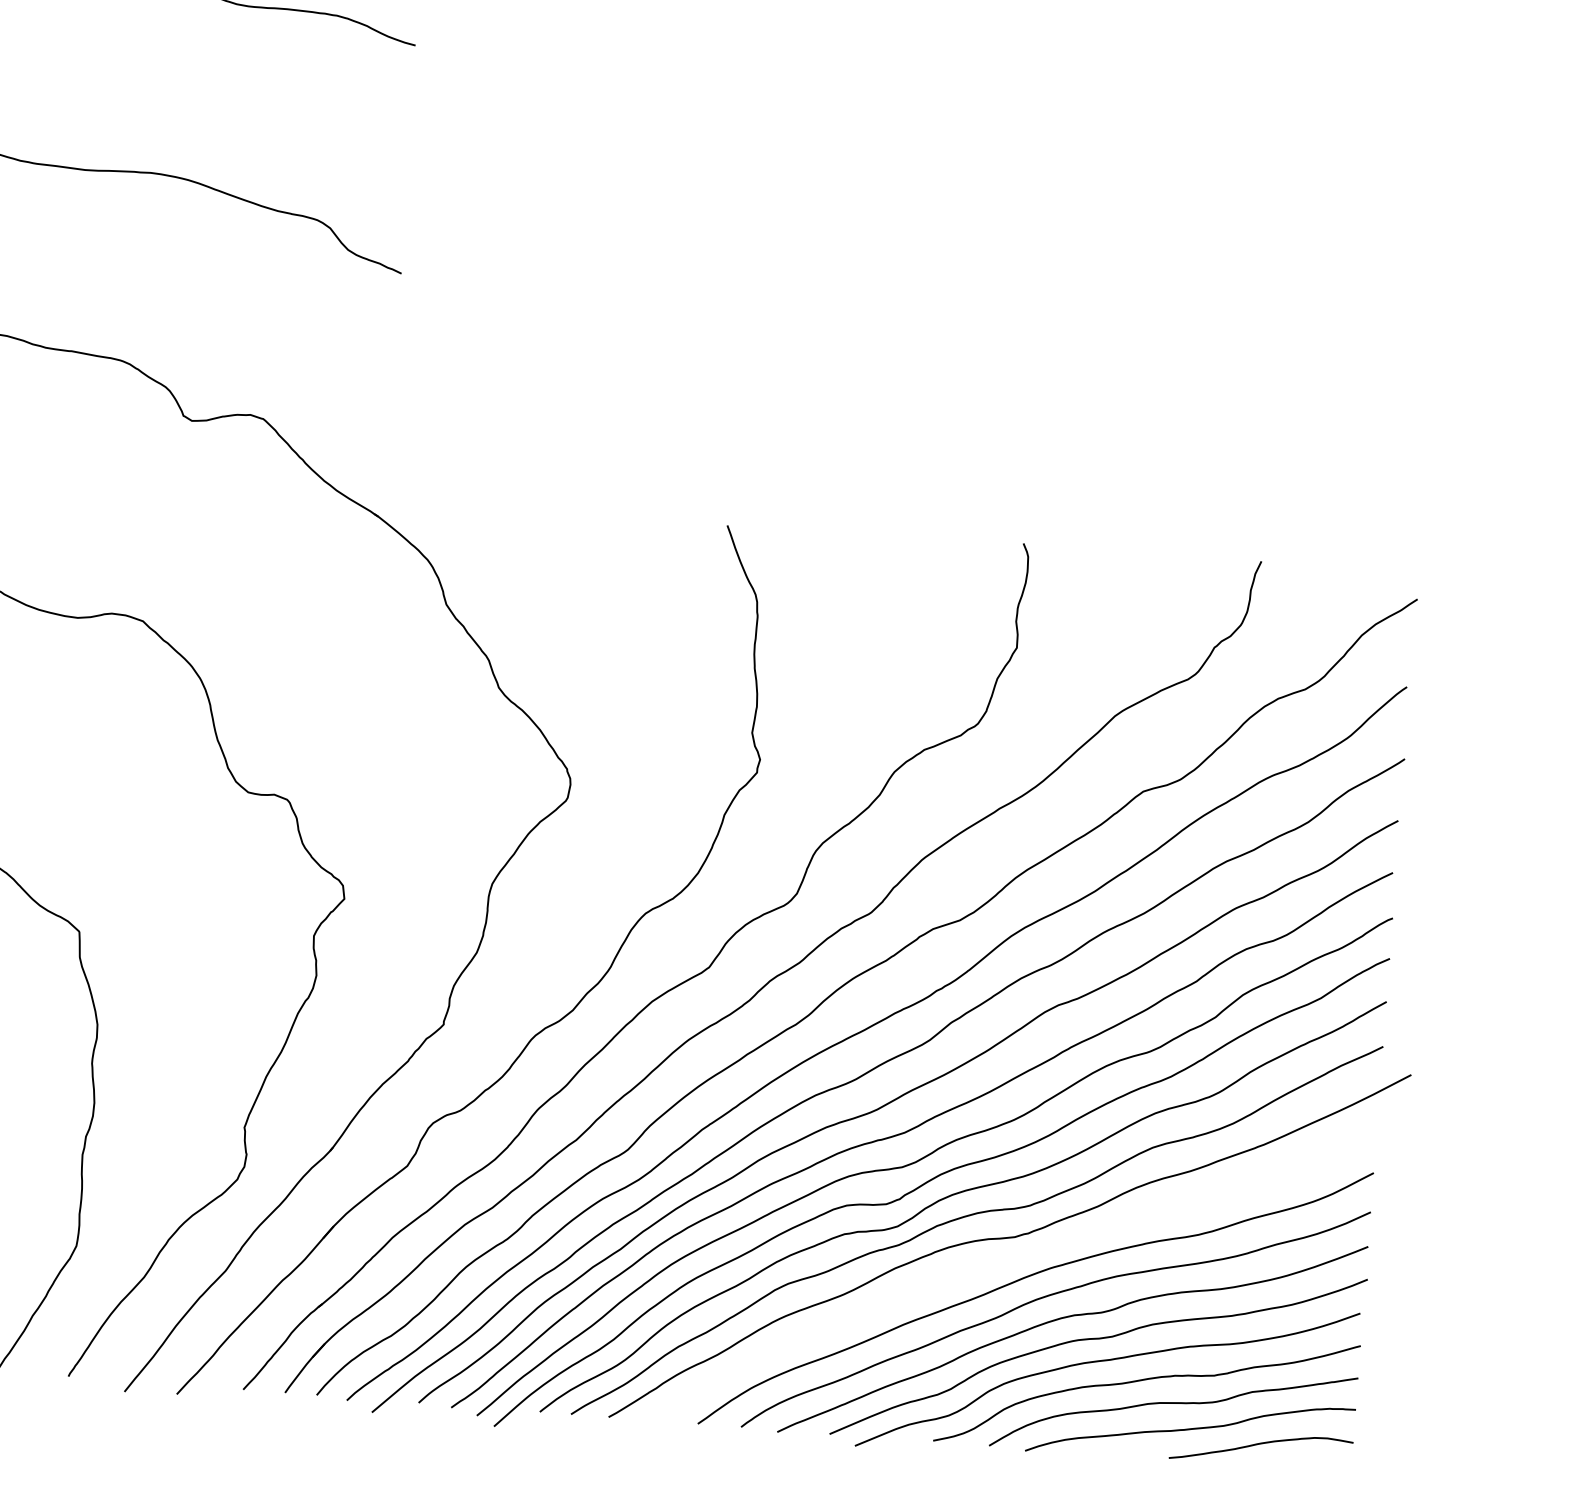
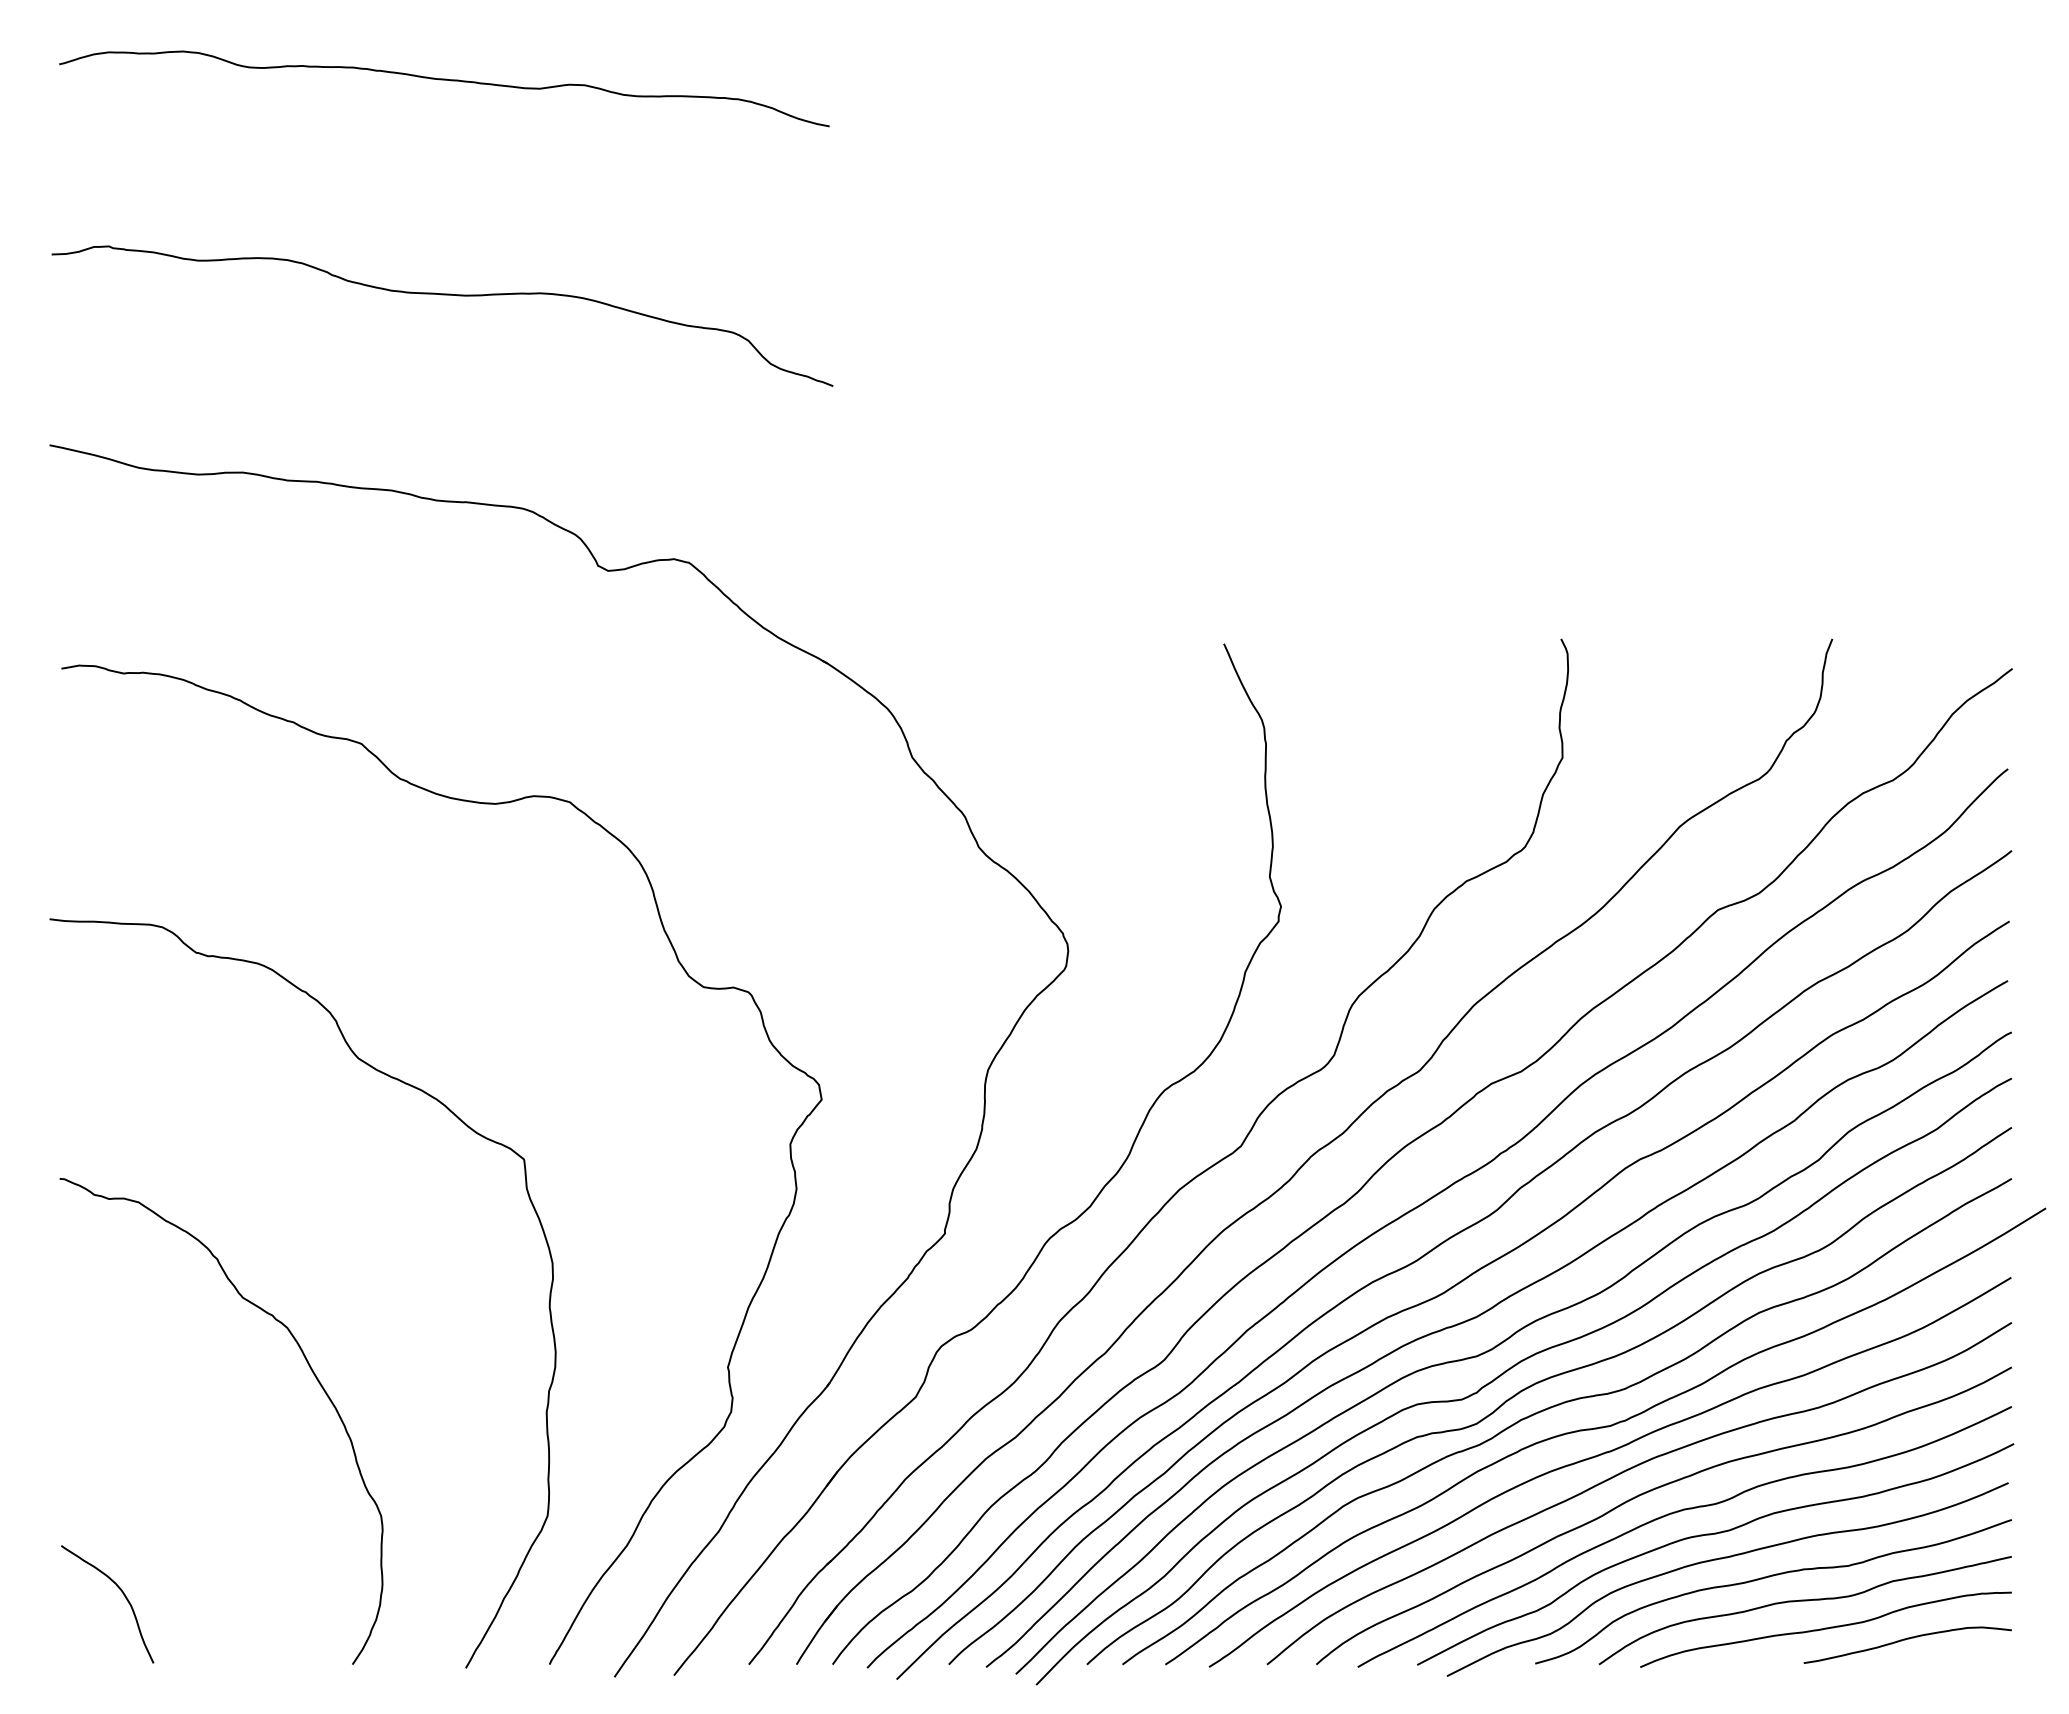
curve: (1007, 1261) -> (1604, 1454), added

